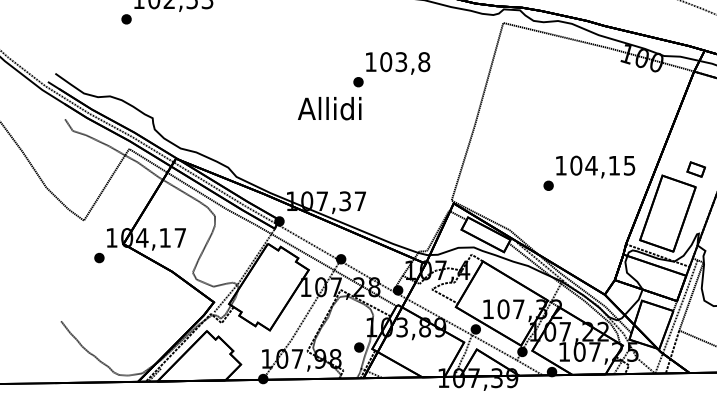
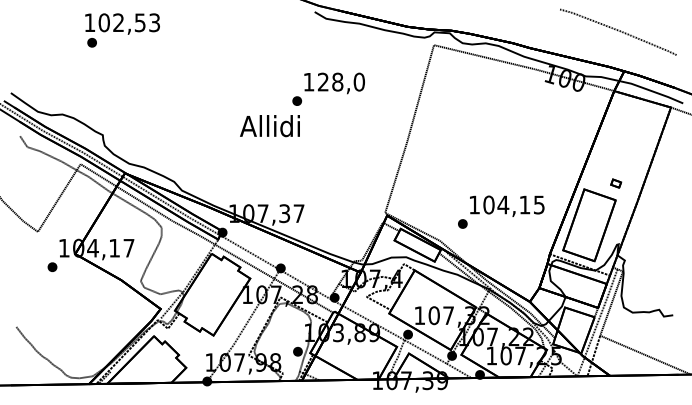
part: (125, 19) -> (91, 42), moved
text: (404, 61) -> (340, 81), 103,8 -> 128,0
part: (695, 169) -> (615, 183), size x0.6
text: (589, 172) -> (501, 211), moved

